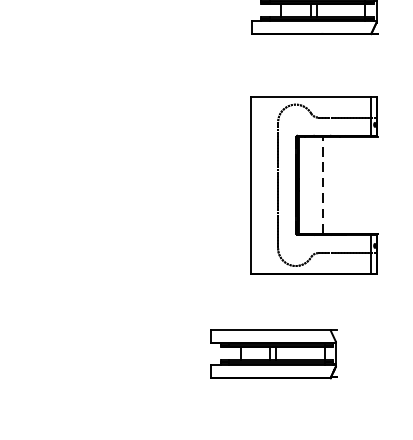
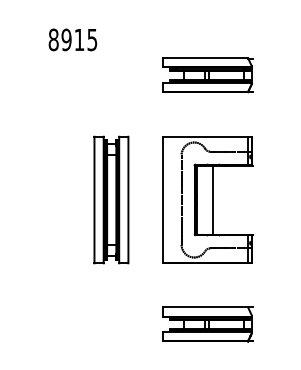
part: (179, 184) -> (111, 199), added
line: (322, 186) -> (213, 200), dashed -> solid
part: (273, 354) -> (207, 324), moved

